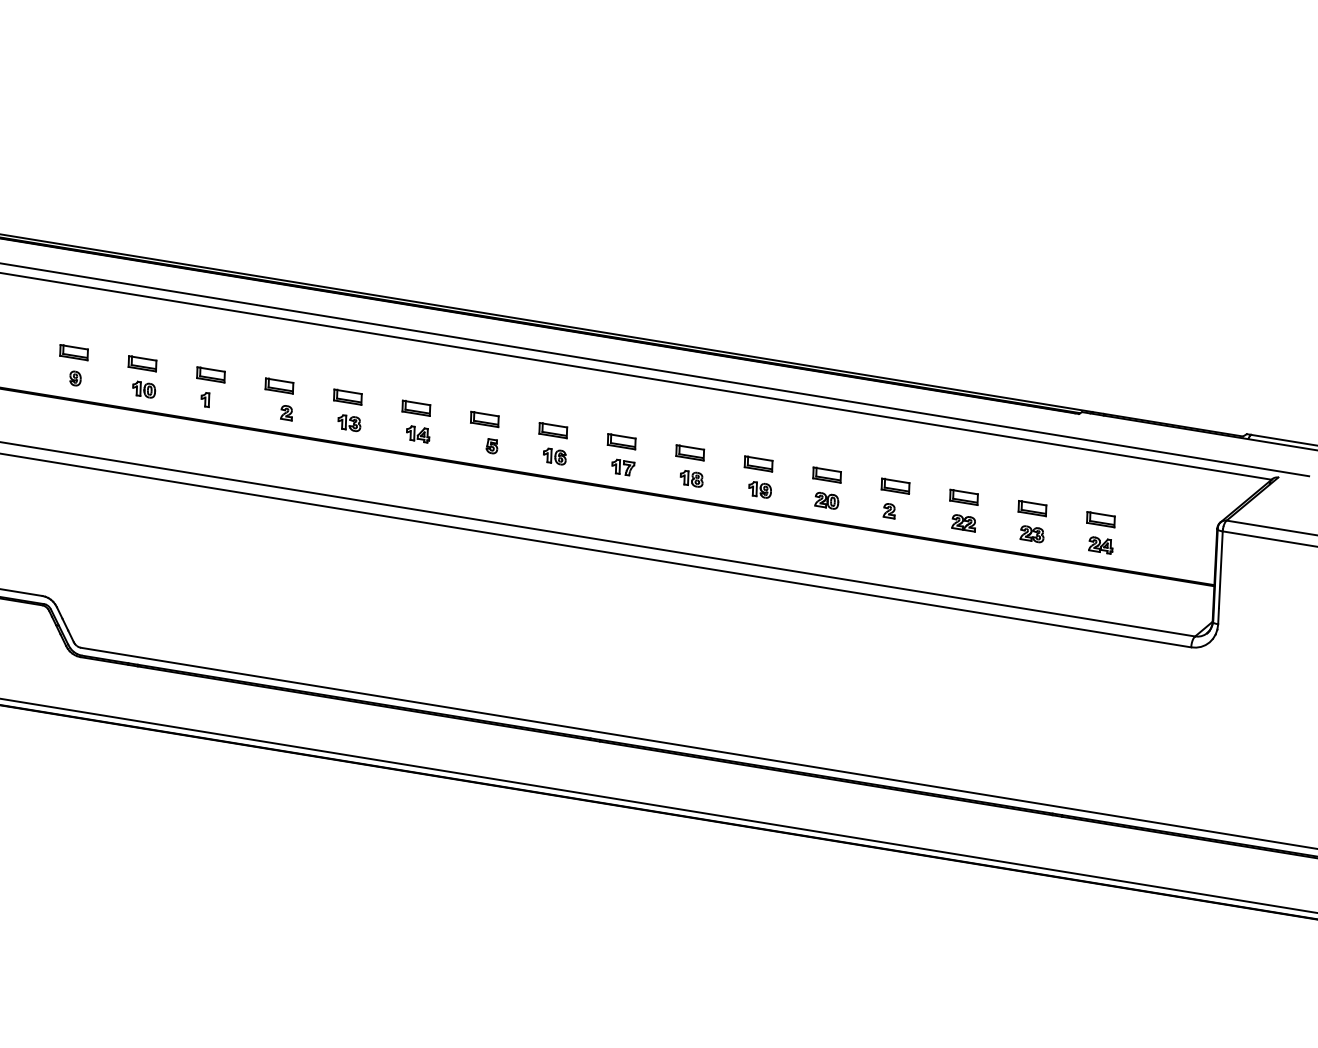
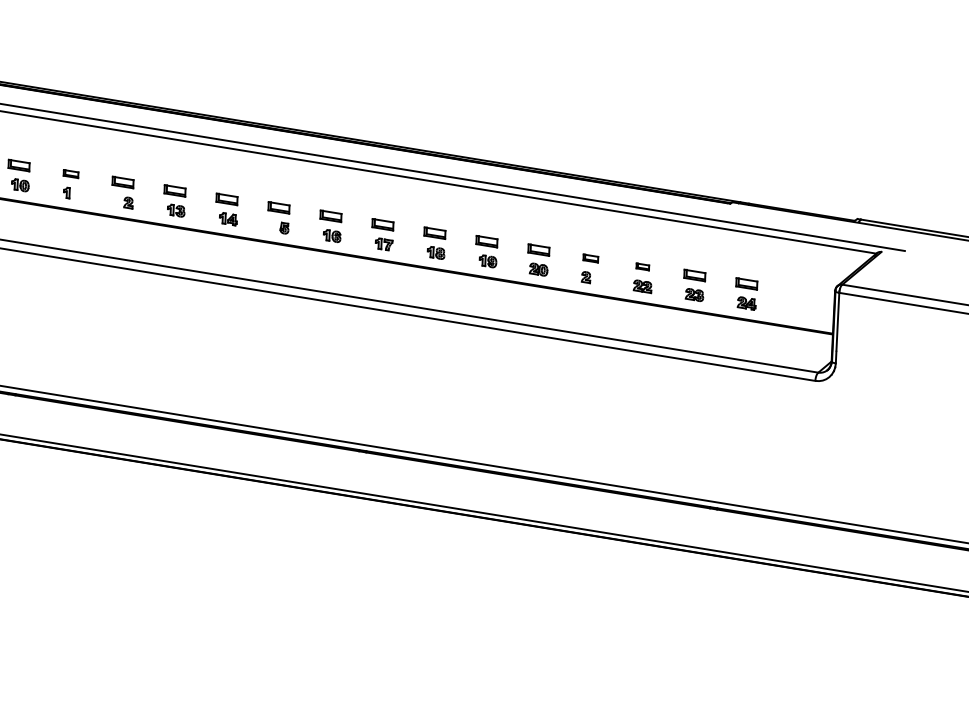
part: (210, 374) -> (70, 173), size x0.7
part: (895, 485) -> (590, 258), size x0.7
part: (963, 496) -> (642, 266), size x0.6

